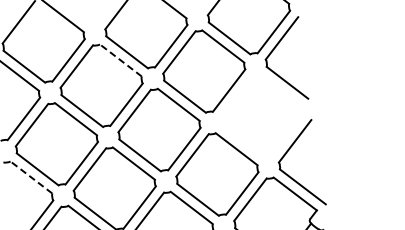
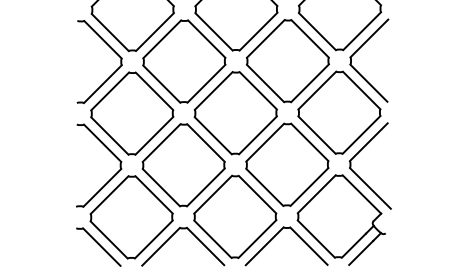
line: (120, 59) -> (206, 38), dashed -> solid
part: (262, 115) -> (339, 112), added
line: (31, 176) -> (102, 142), dashed -> solid

